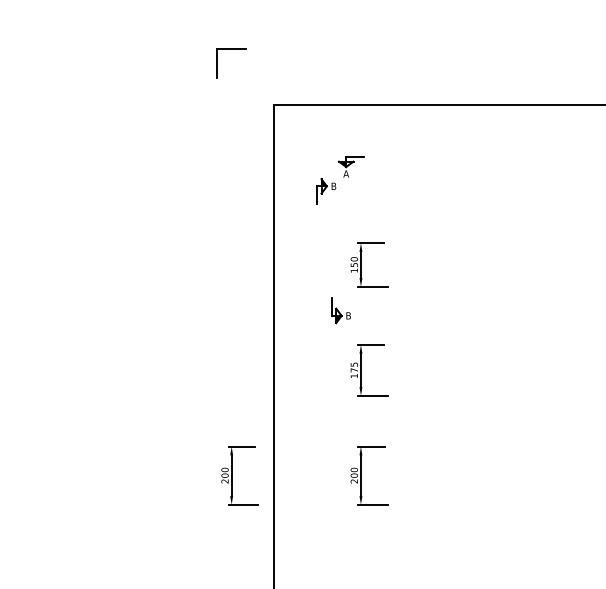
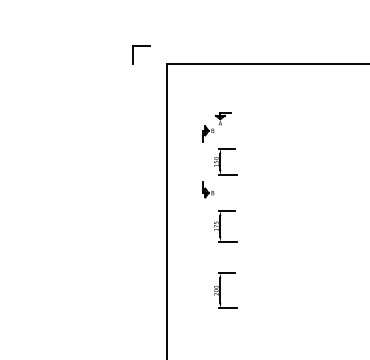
part: (231, 49) -> (141, 46), moved
part: (339, 180) -> (216, 127), moved
part: (239, 475) -> (146, 290), removed

